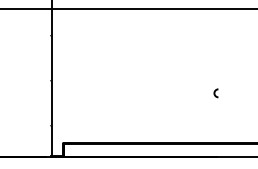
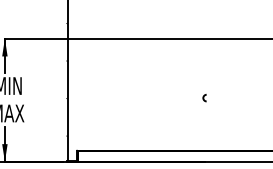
arc: (215, 93) -> (204, 98), moved

